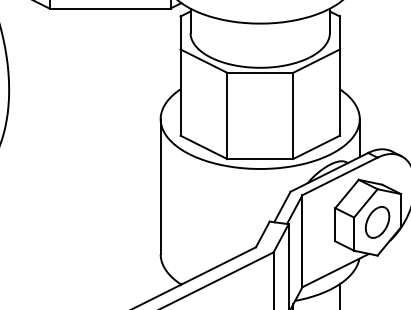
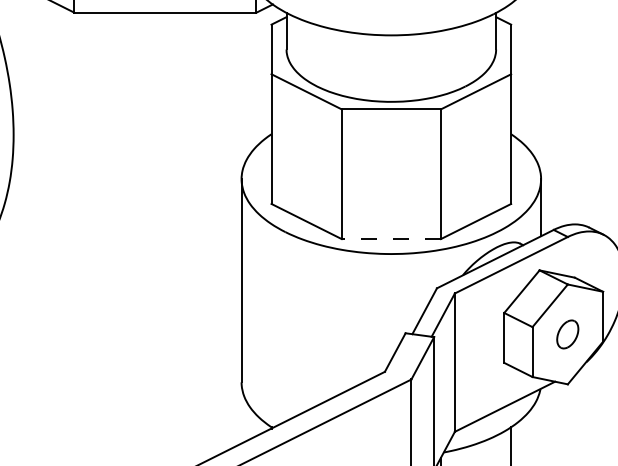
line: (260, 159) -> (391, 239), solid -> dashed
part: (377, 222) -> (567, 334), size x0.6

